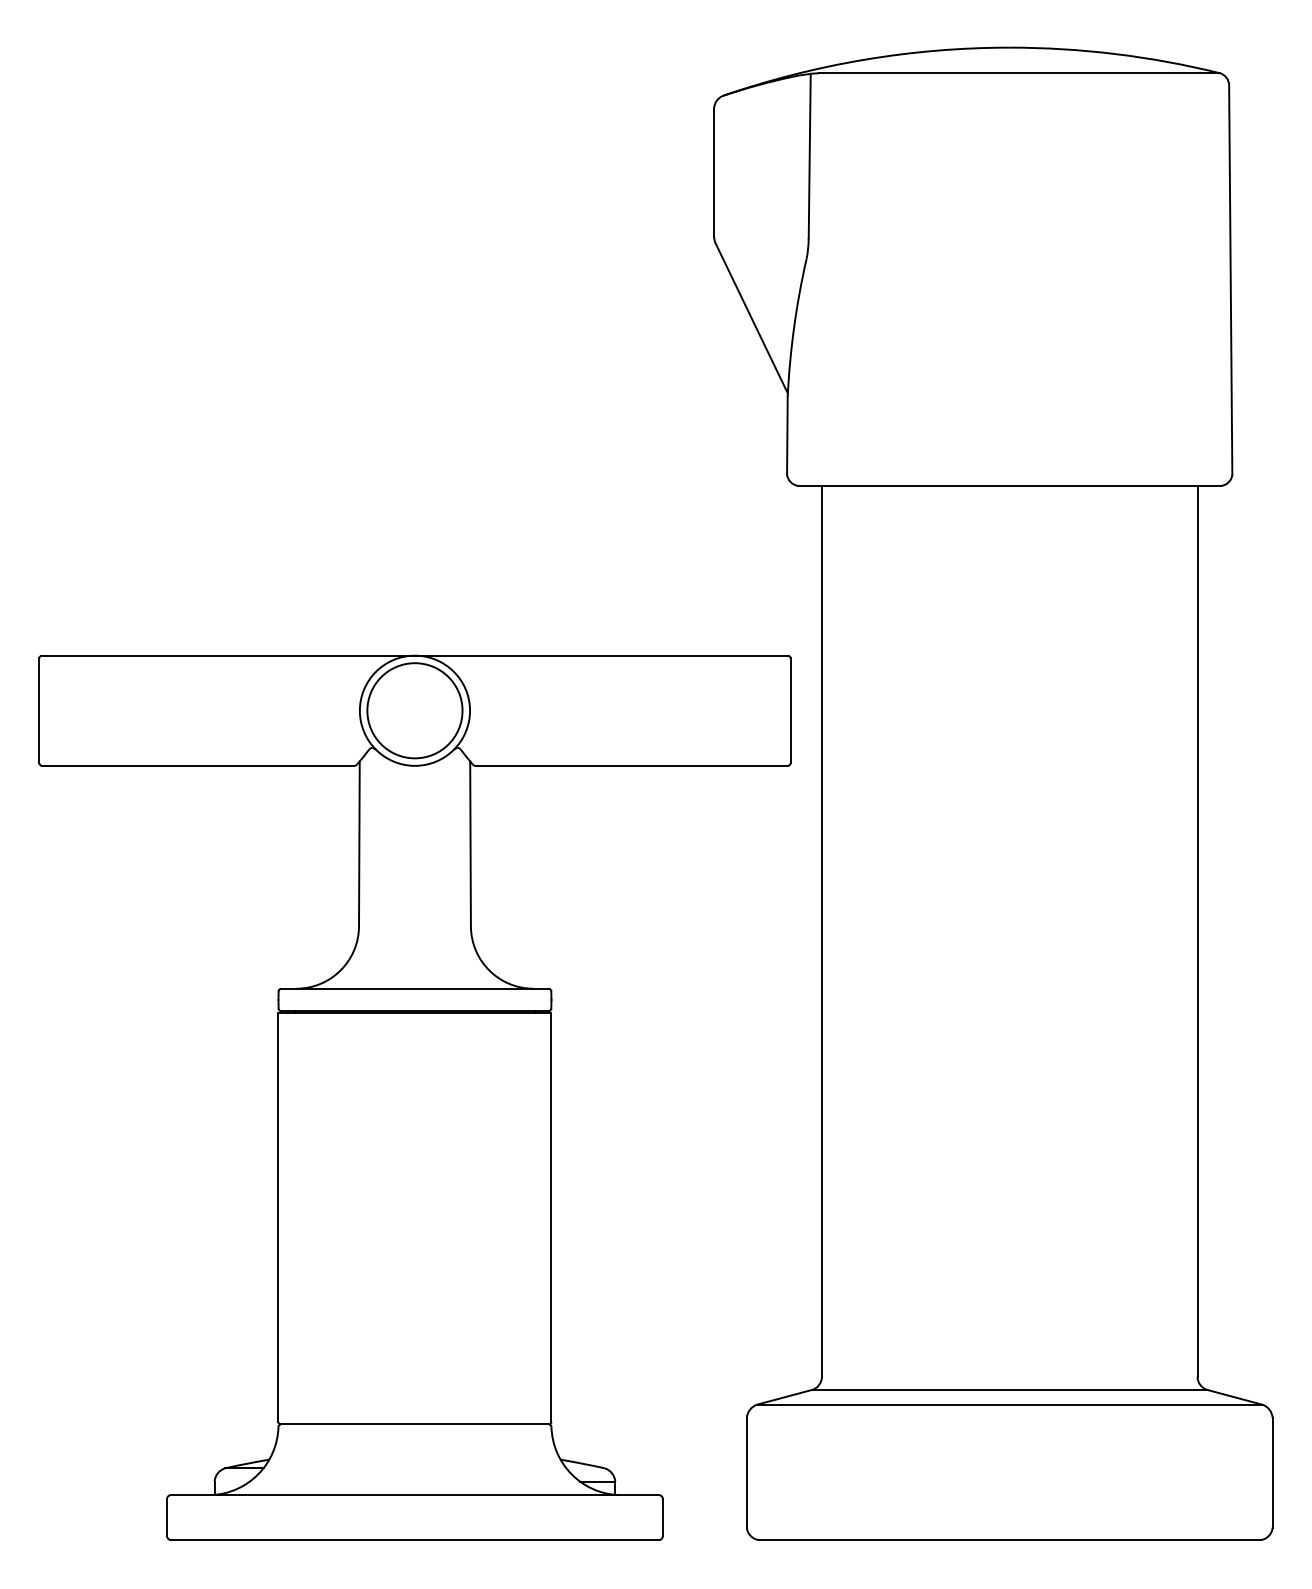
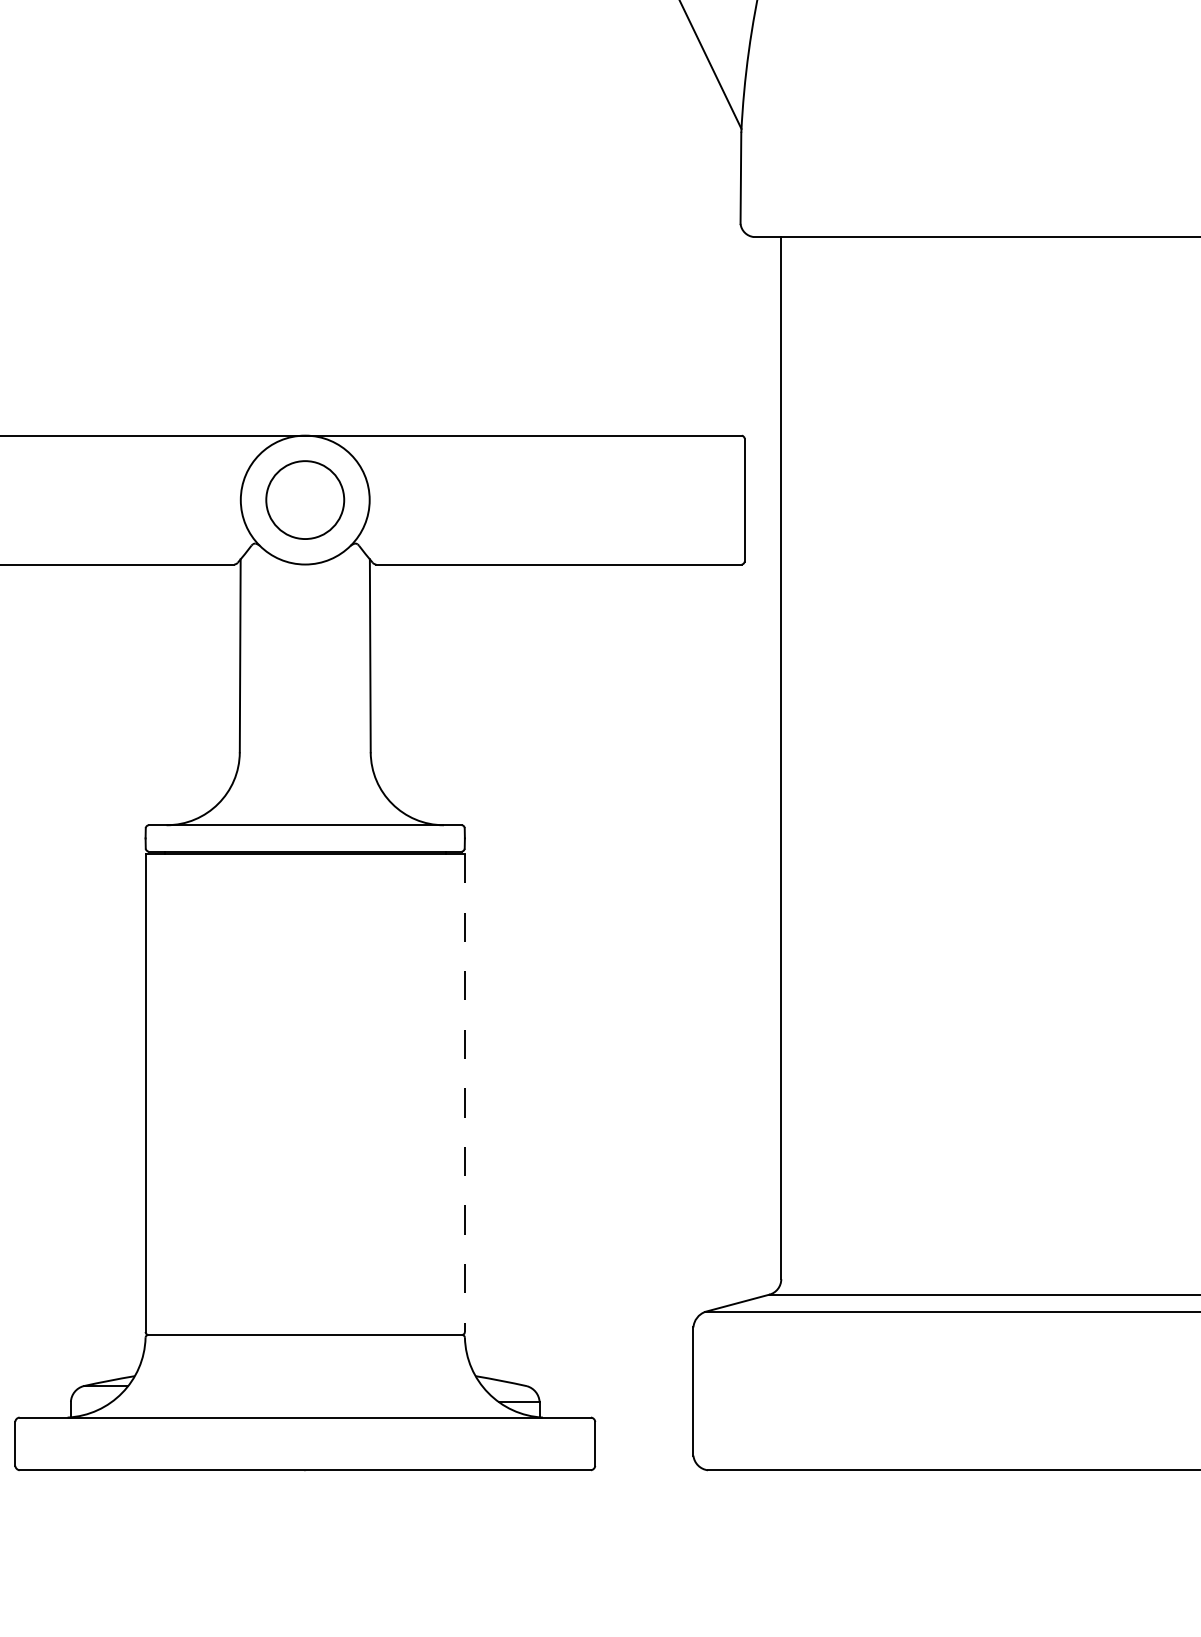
circle: (414, 710) -> (304, 499), size x0.7
line: (551, 1218) -> (464, 1094), solid -> dashed

